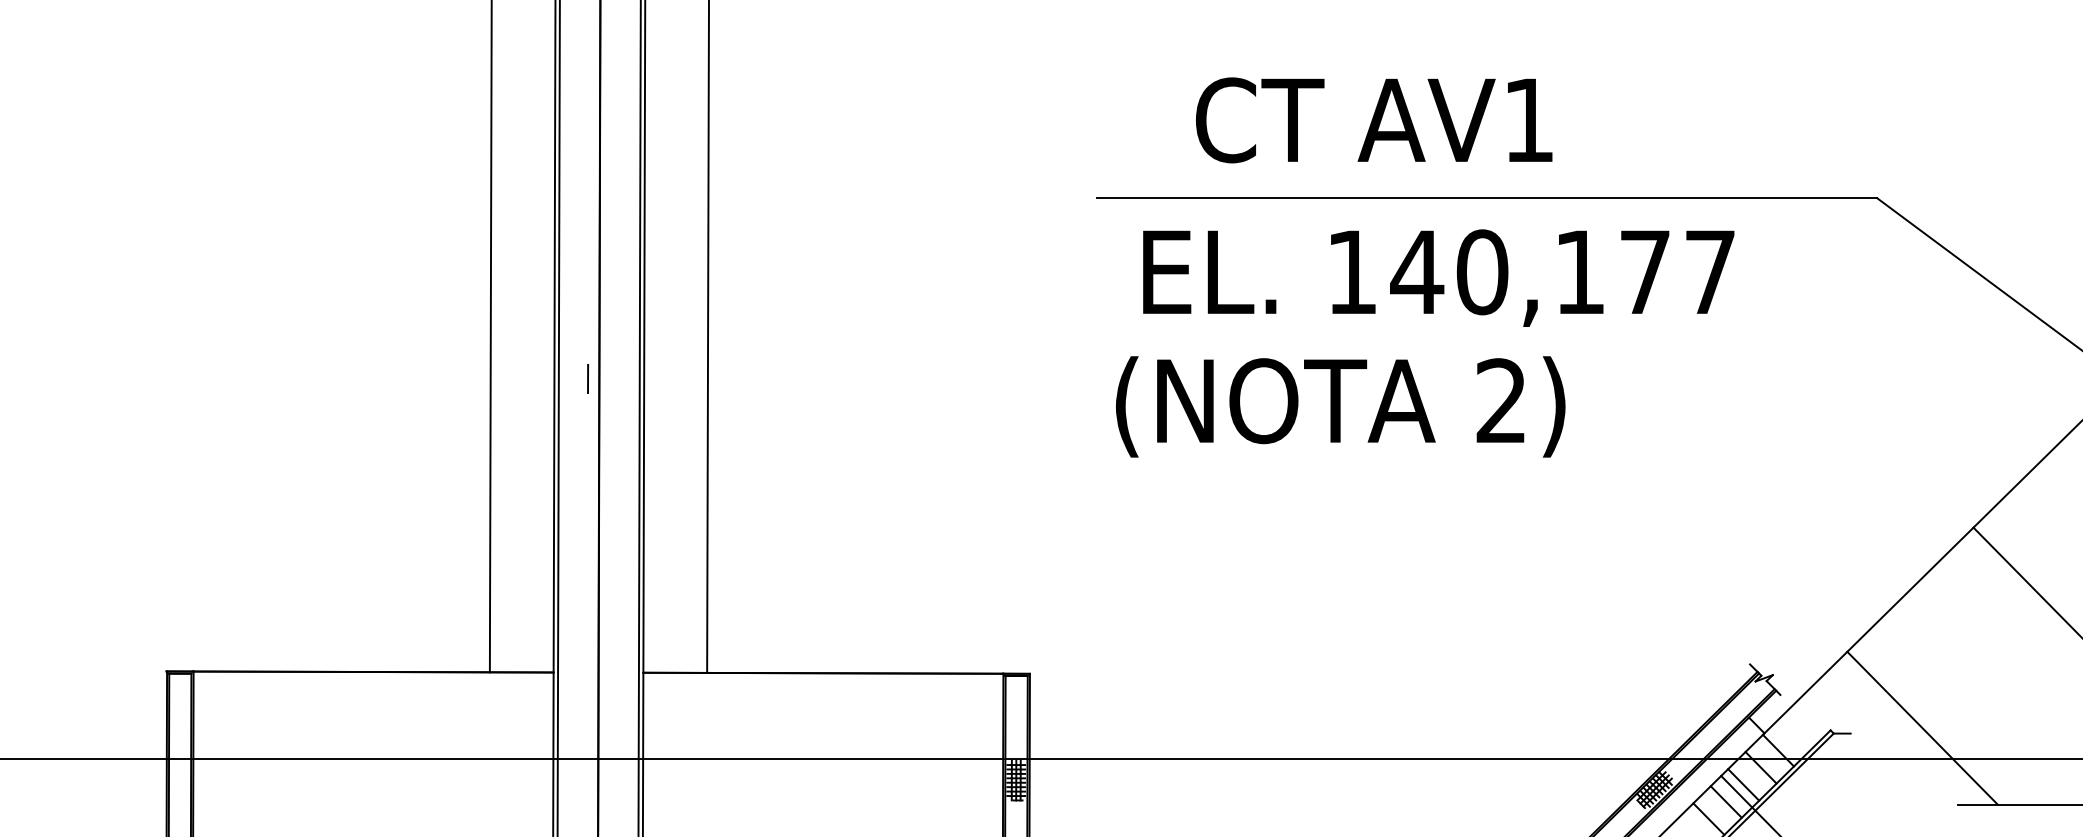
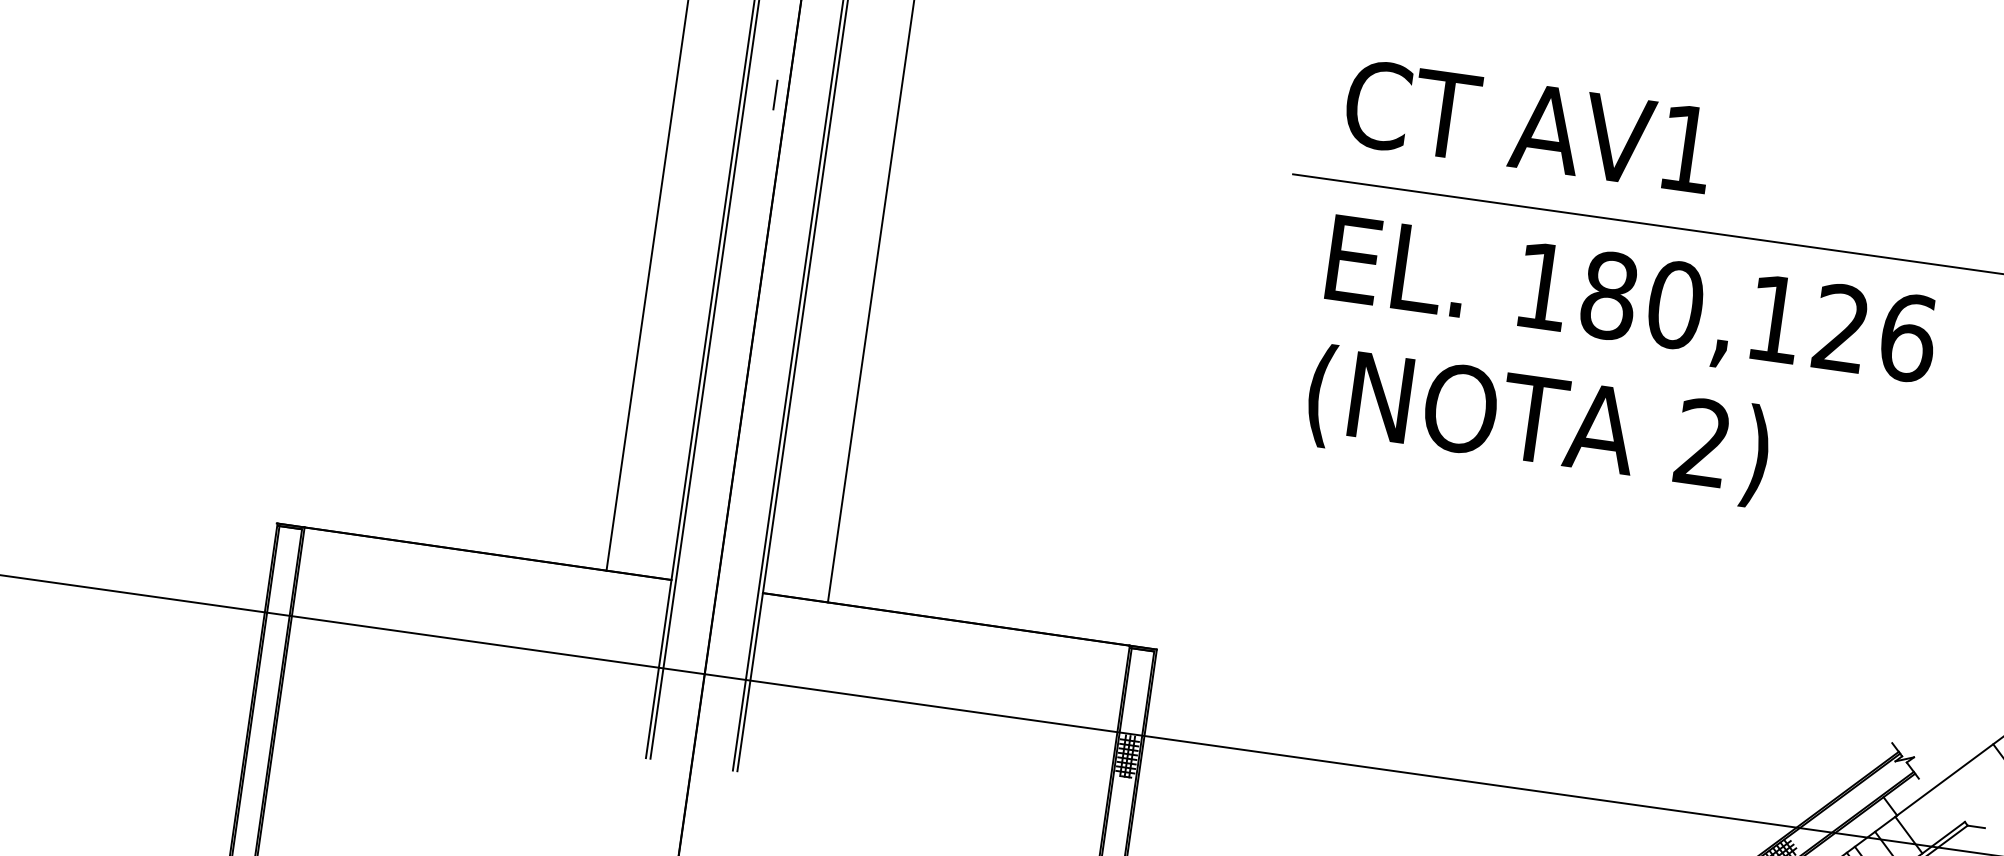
text: (1374, 120) -> (1529, 126), moved
text: (1563, 272) -> (1758, 316), 140,177 -> 180,126
line: (587, 378) -> (774, 94), moved
text: (1340, 406) -> (1538, 425), moved

